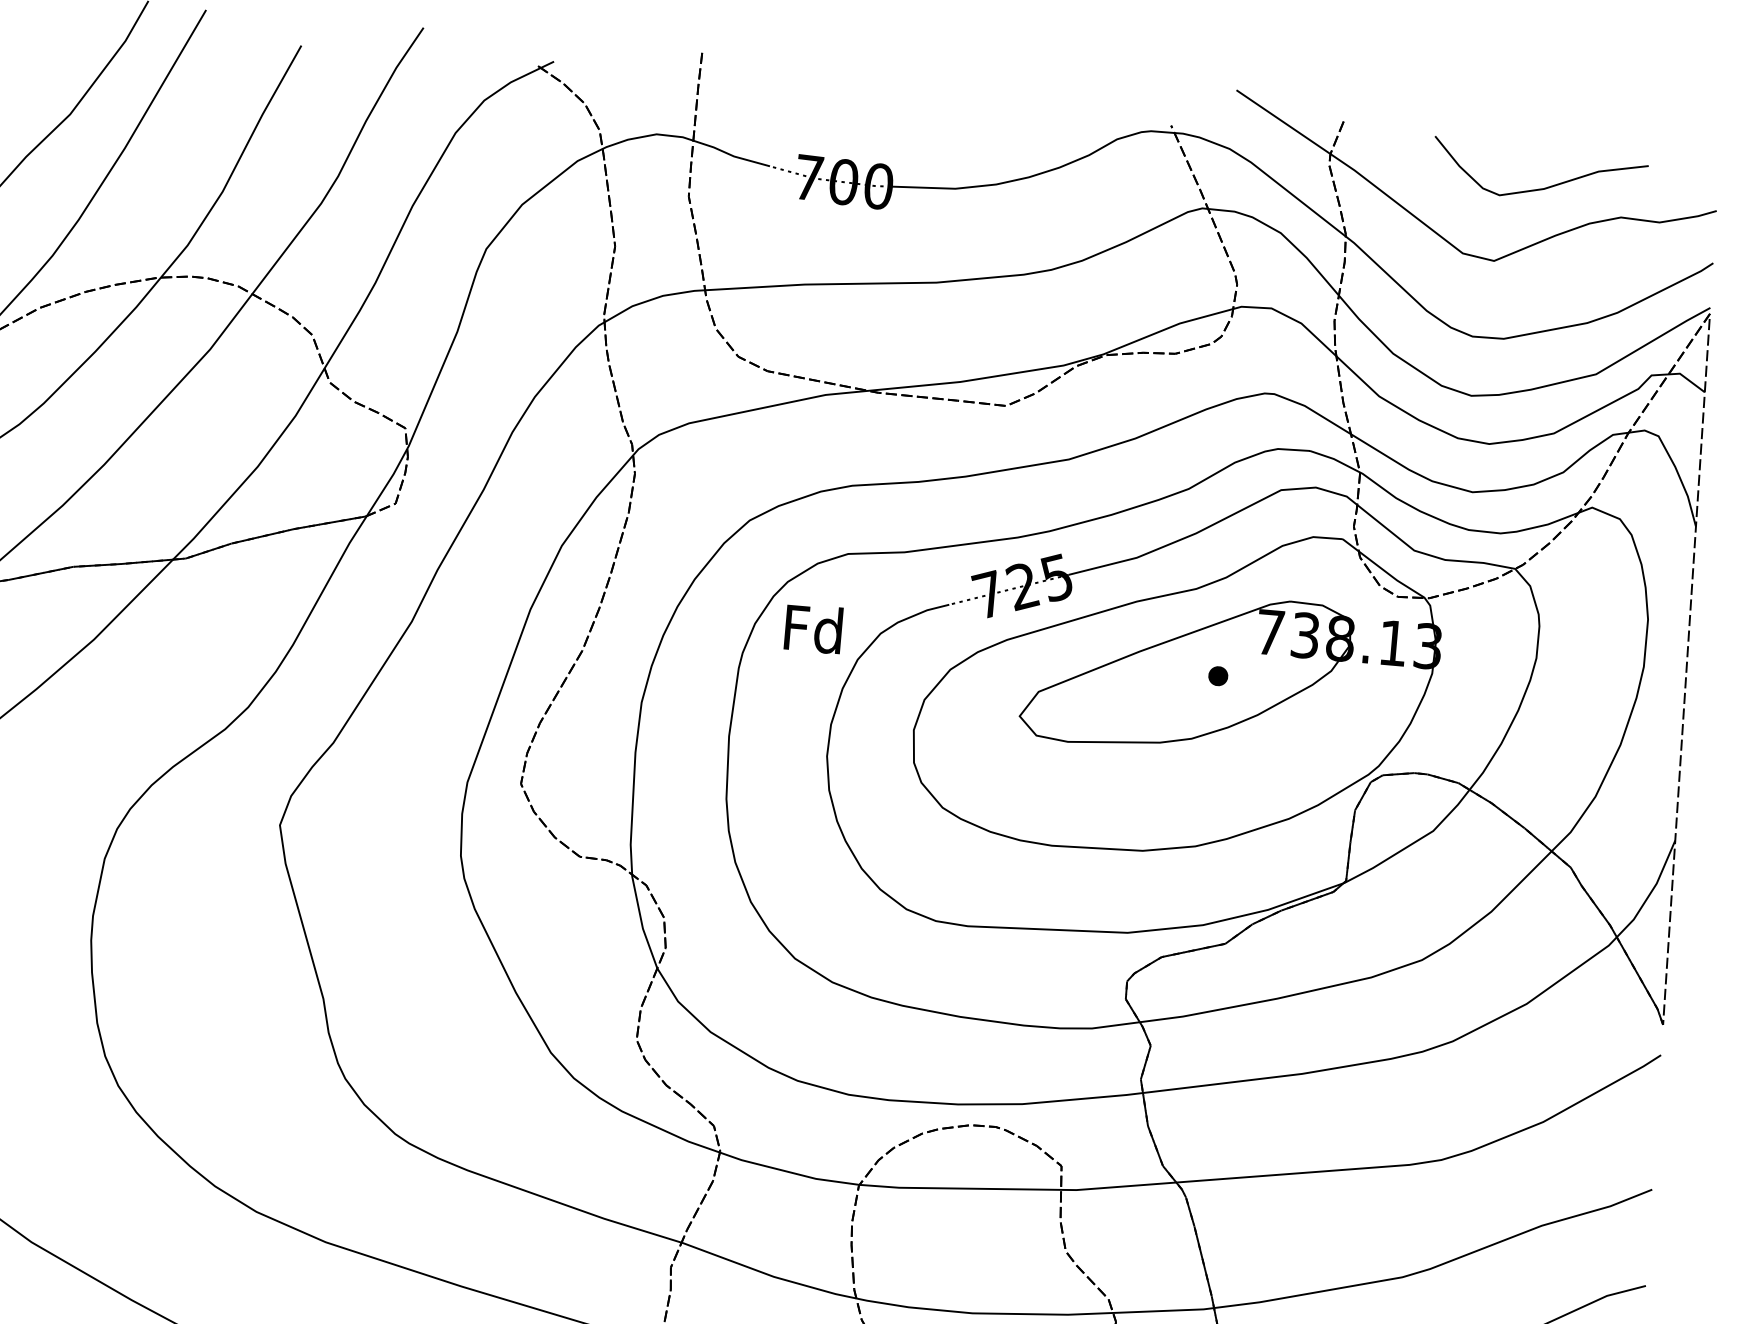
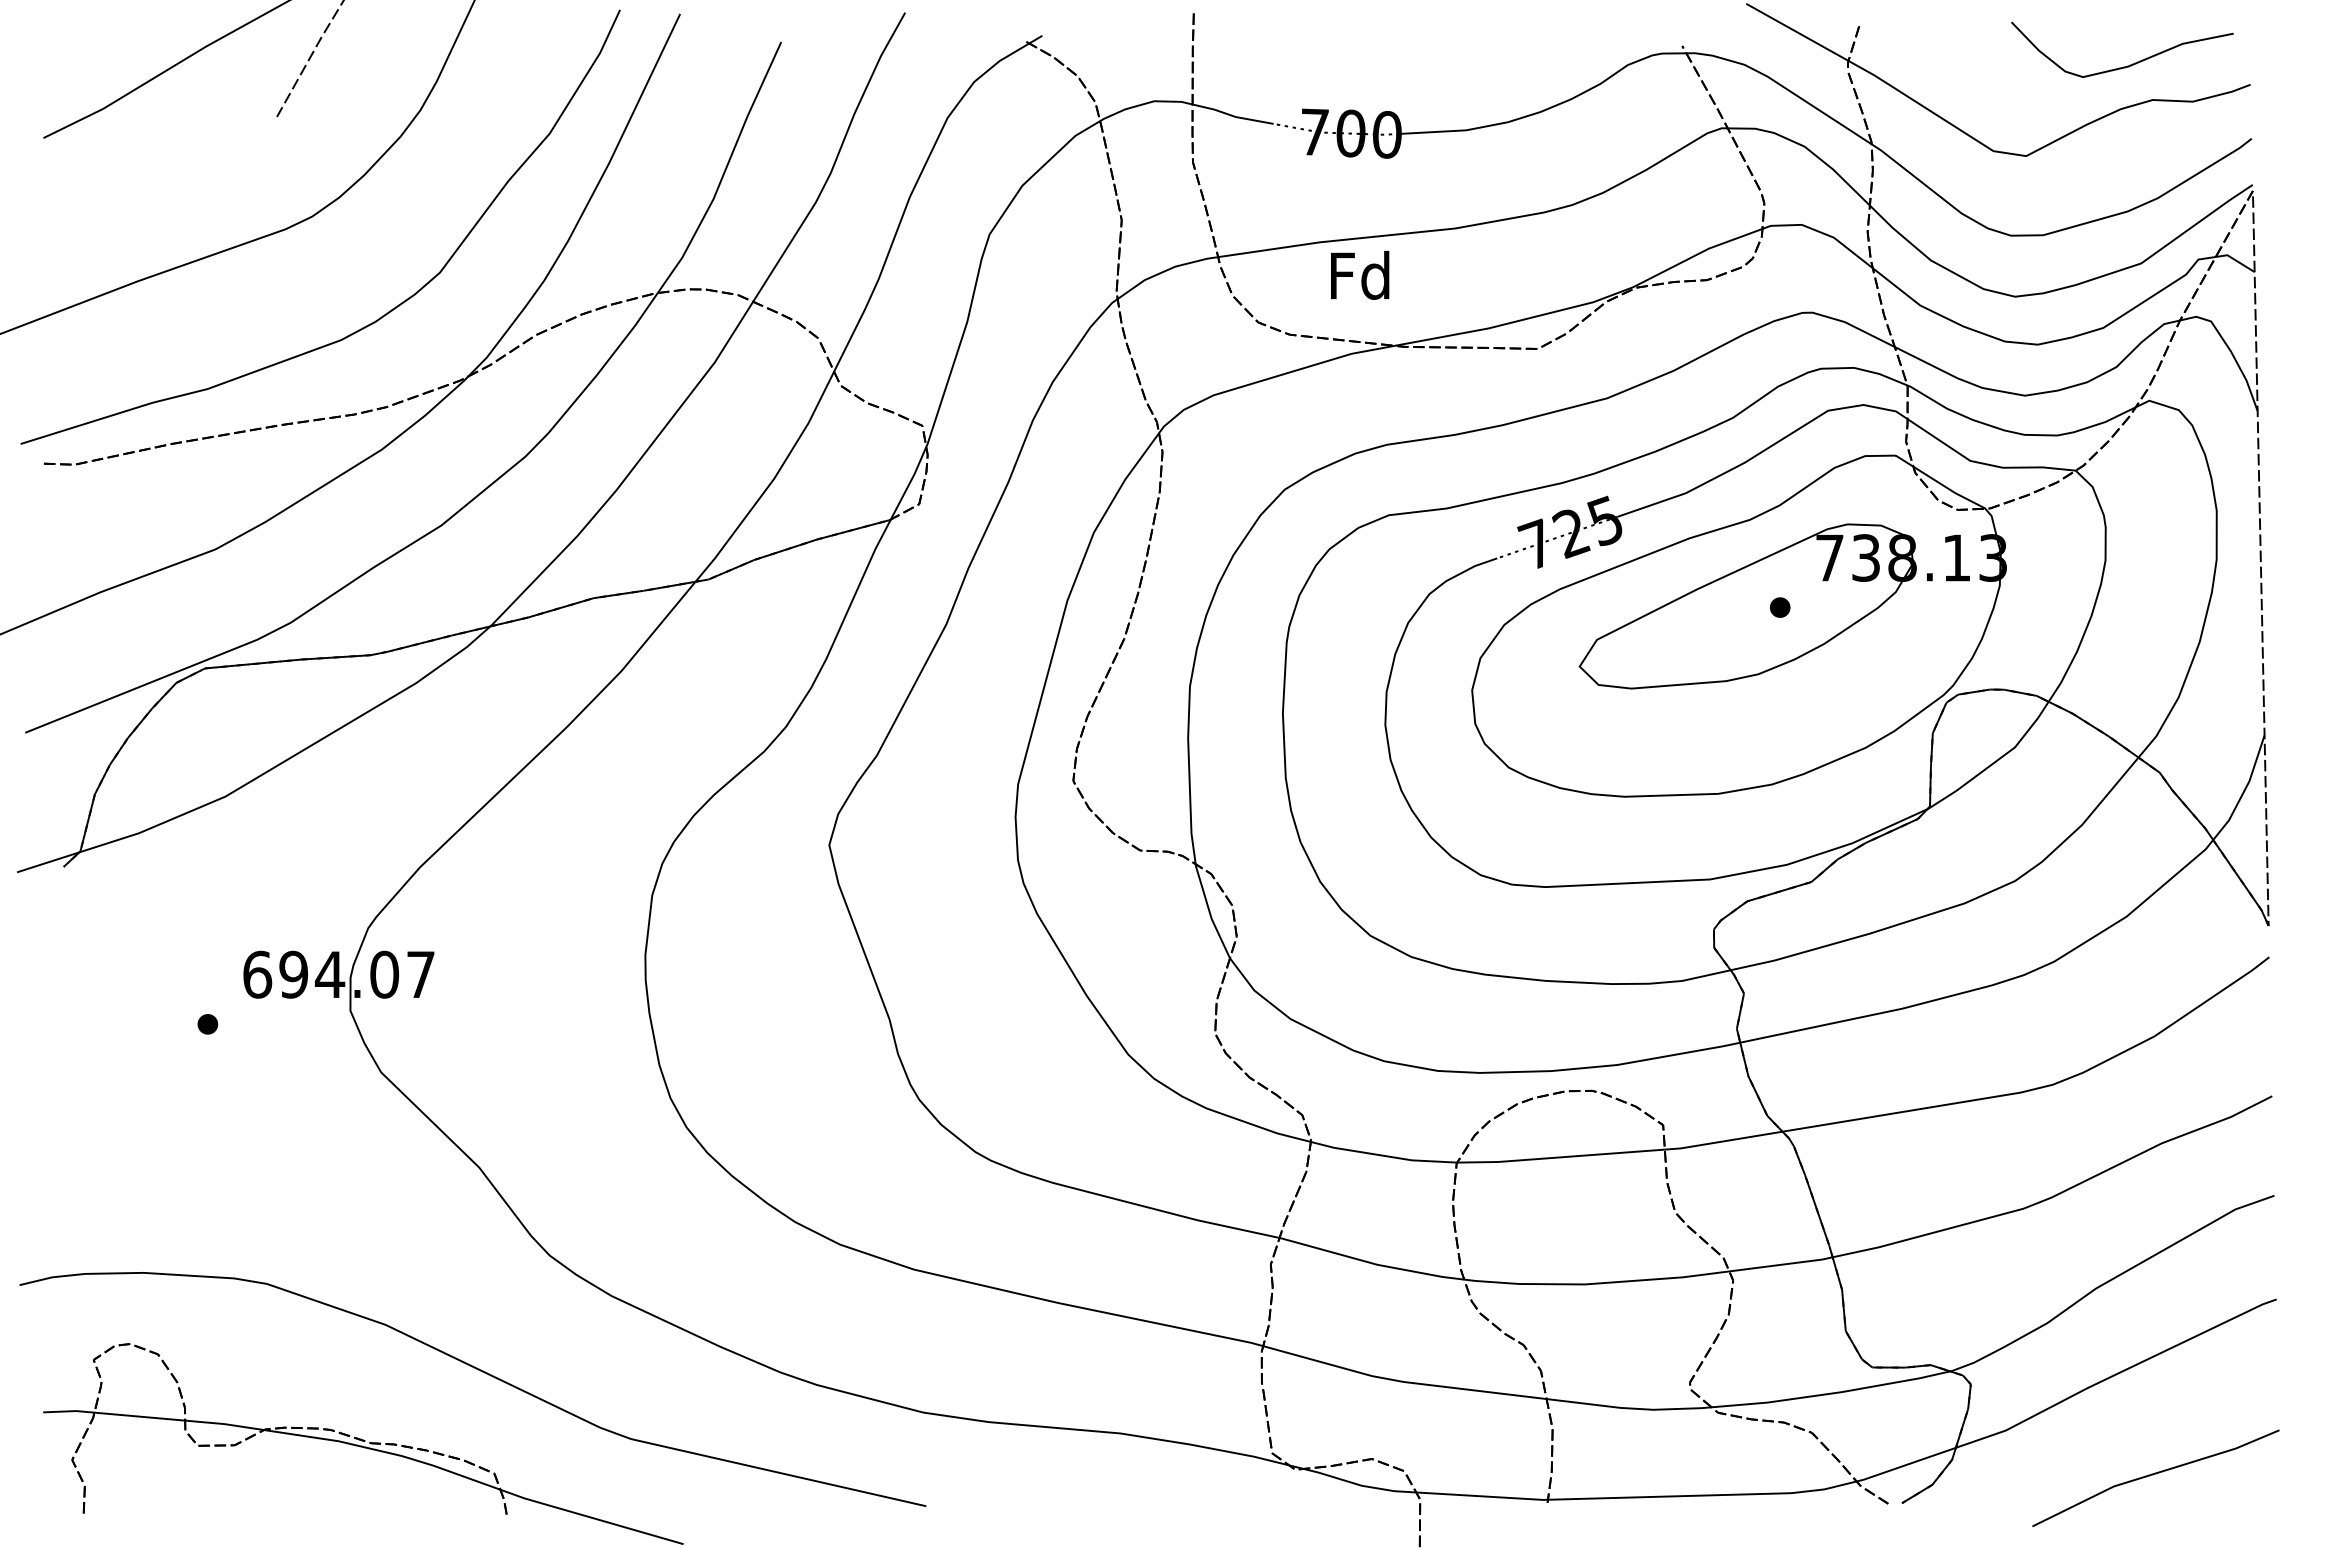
curve: (1543, 187) -> (2127, 65), moved
text: (814, 629) -> (1360, 275), moved

